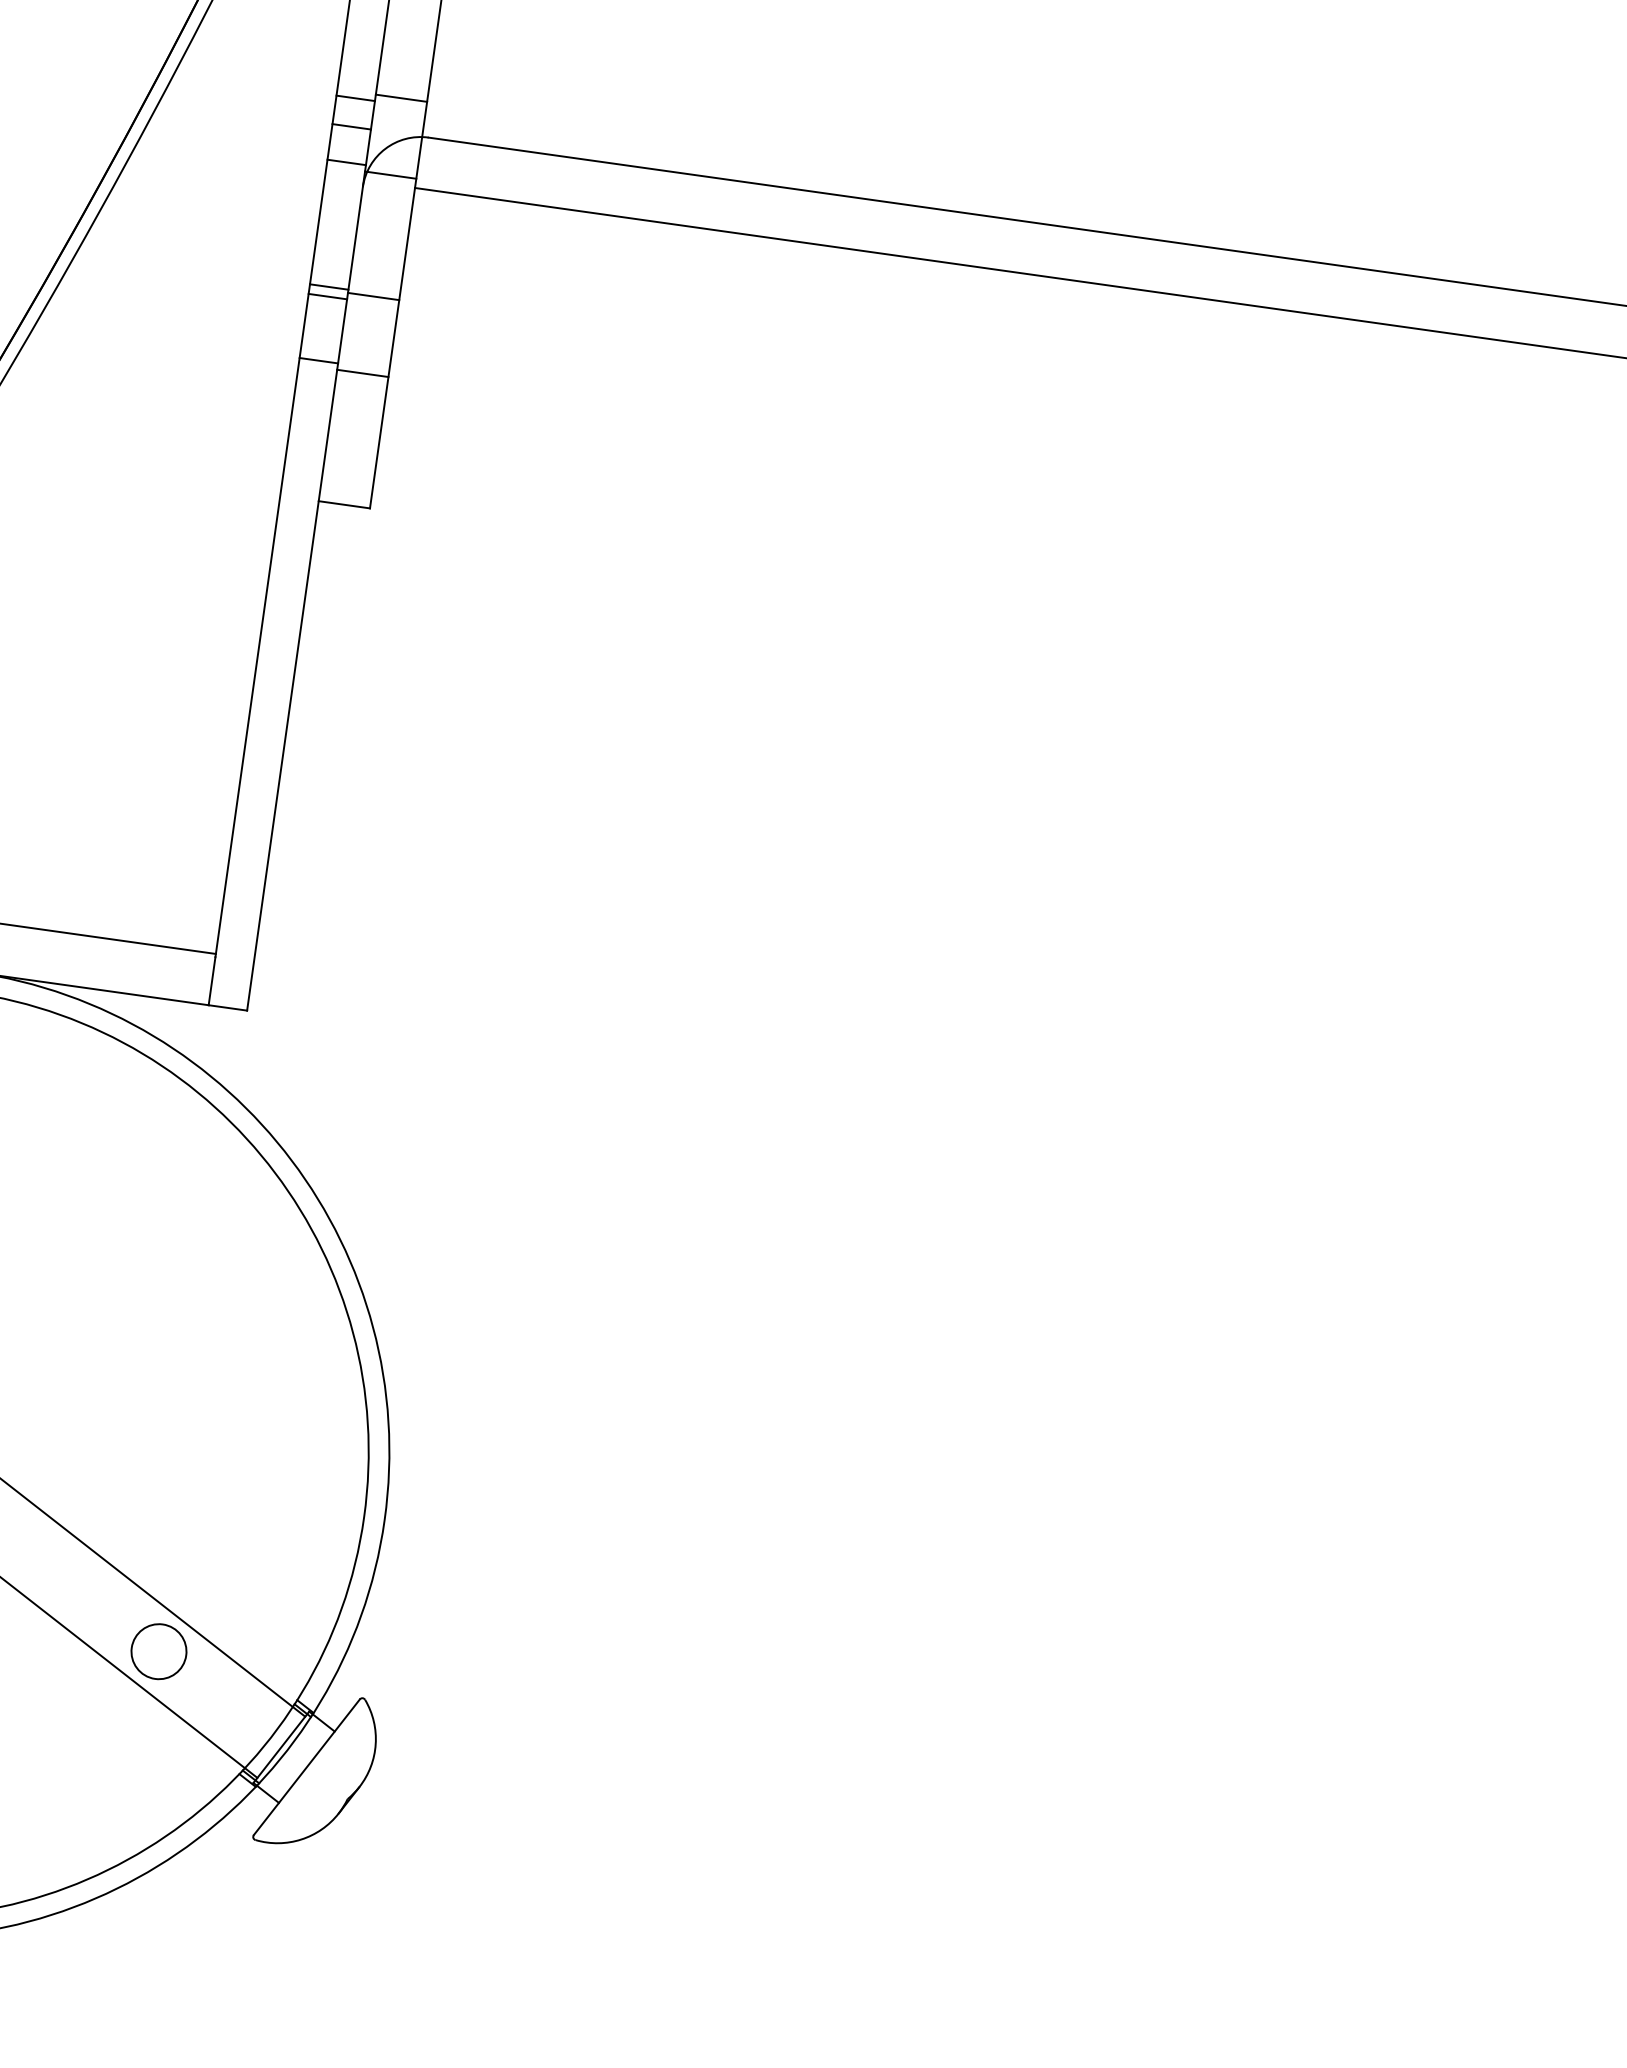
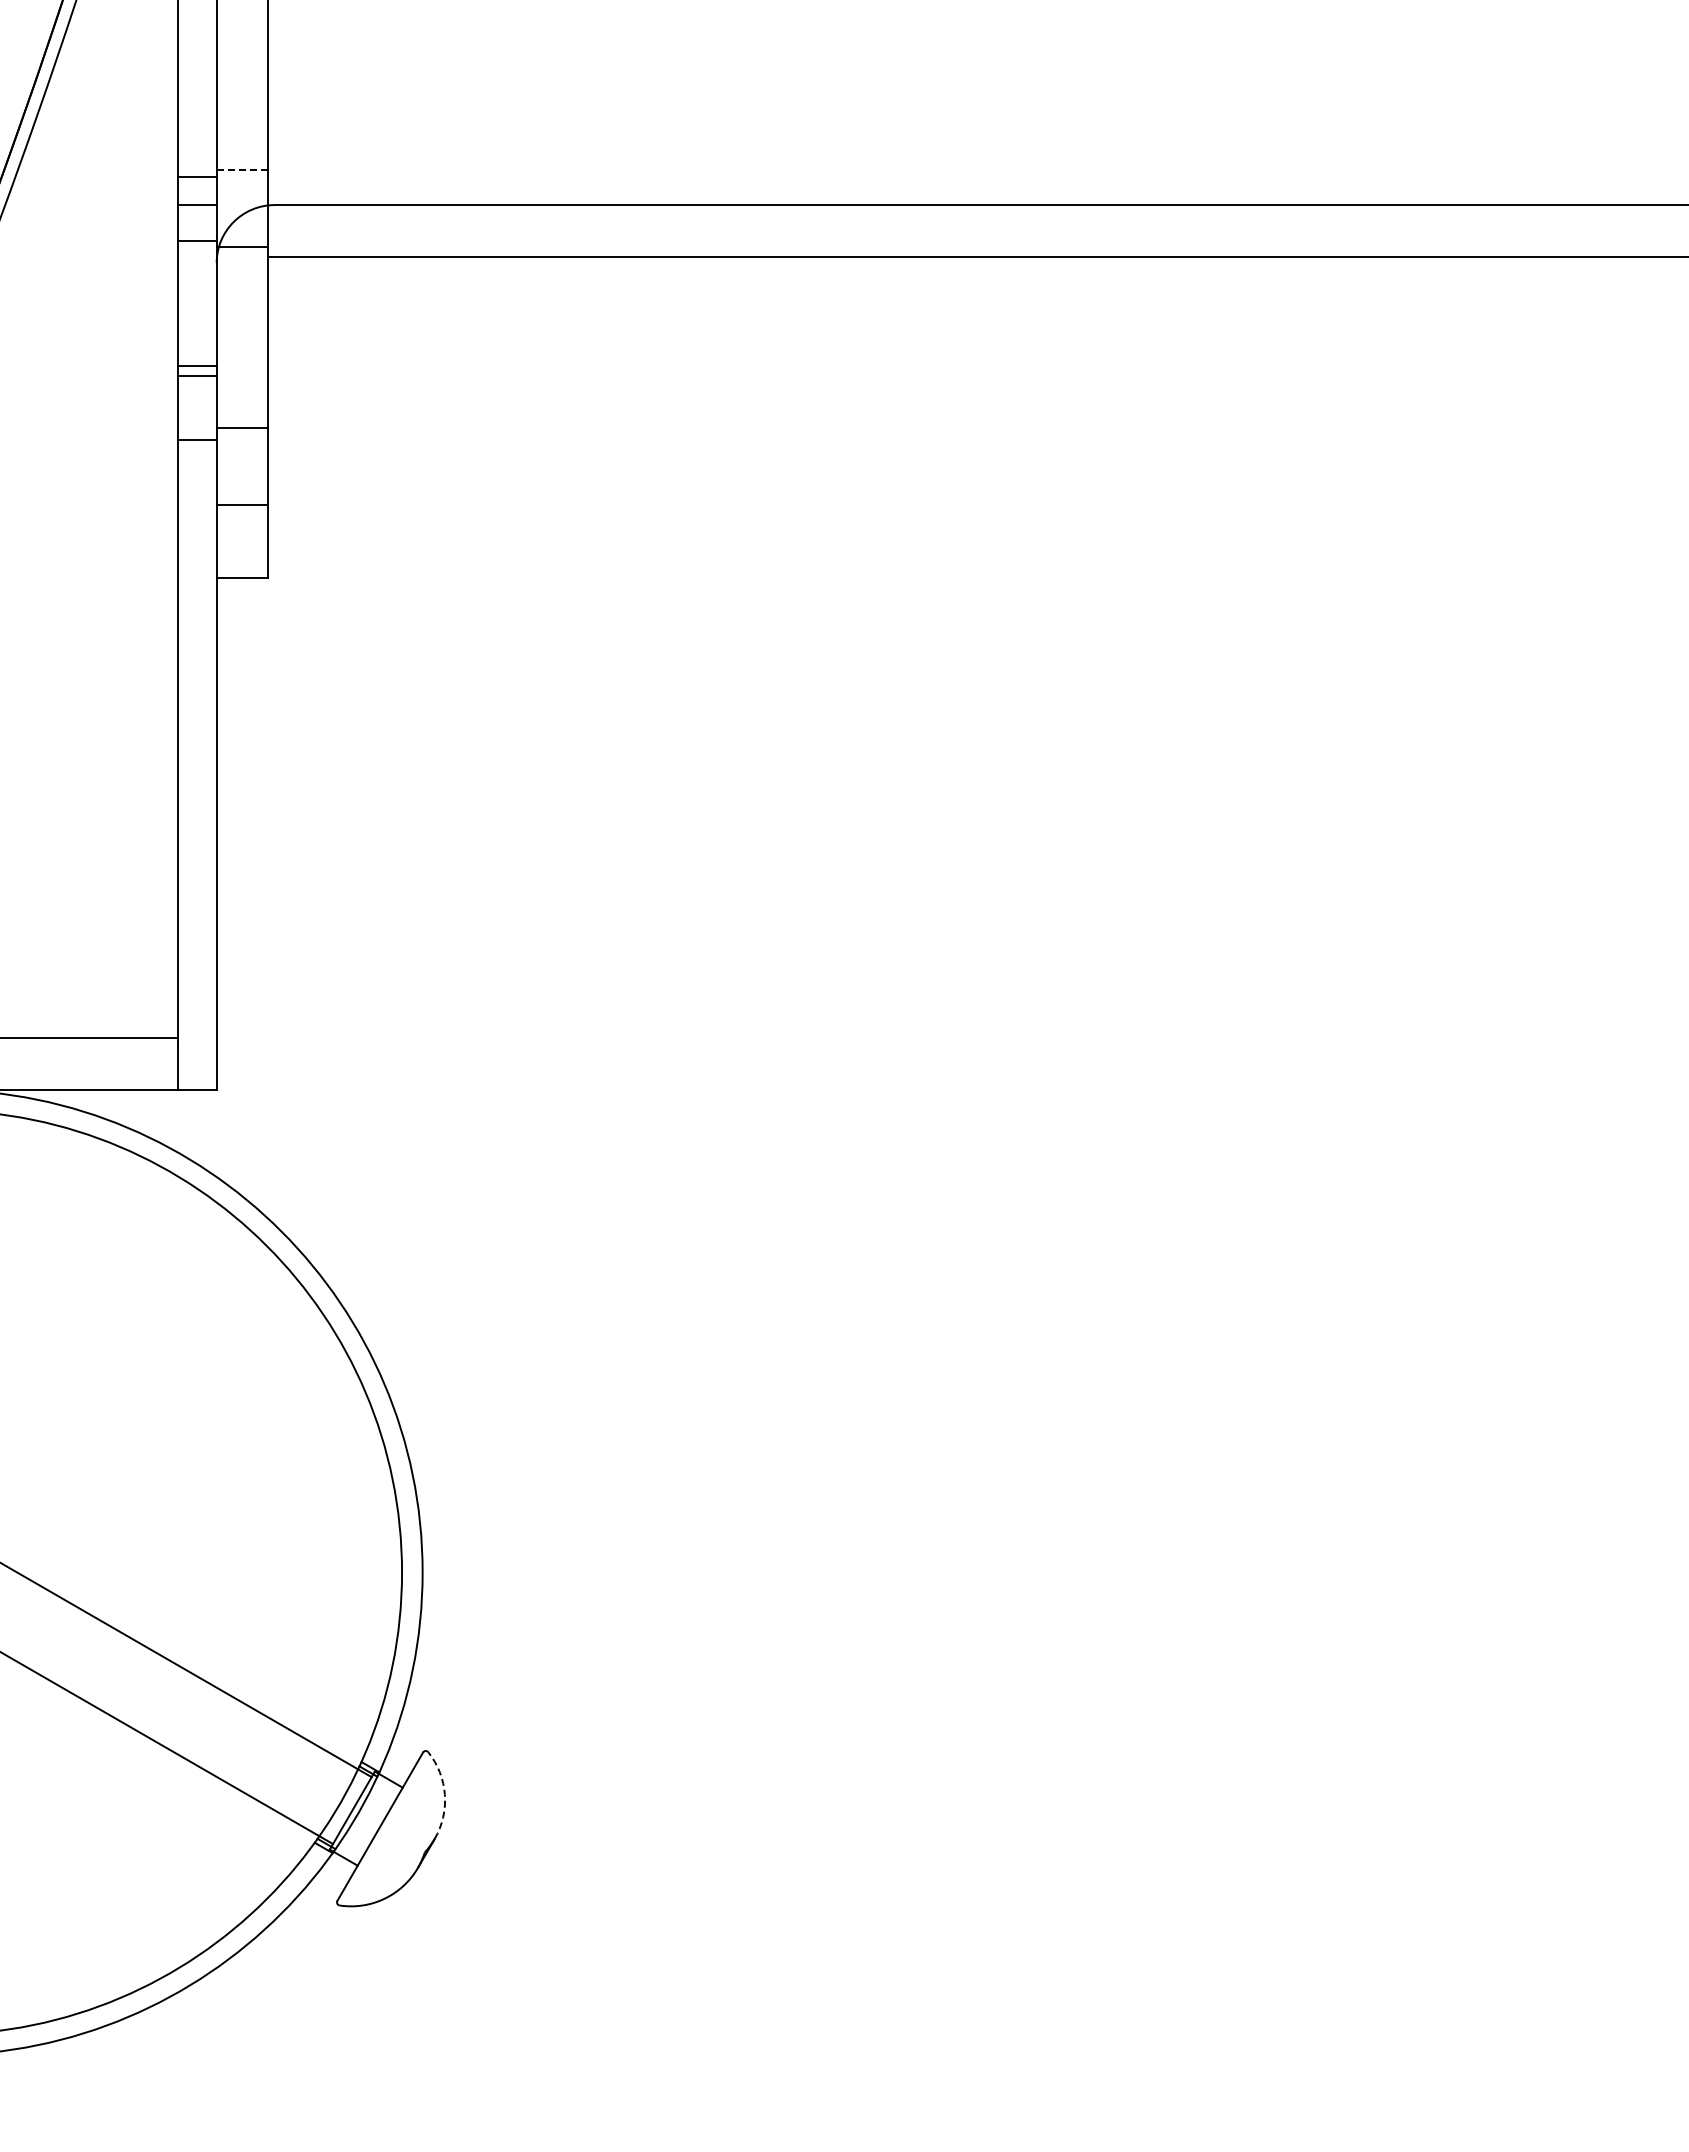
line: (401, 98) -> (242, 170), solid -> dashed
line: (373, 296) -> (242, 428), moved
line: (362, 373) -> (242, 505), moved
circle: (158, 1651) -> (218, 1733), removed
arc: (375, 1744) -> (444, 1794), solid -> dashed

